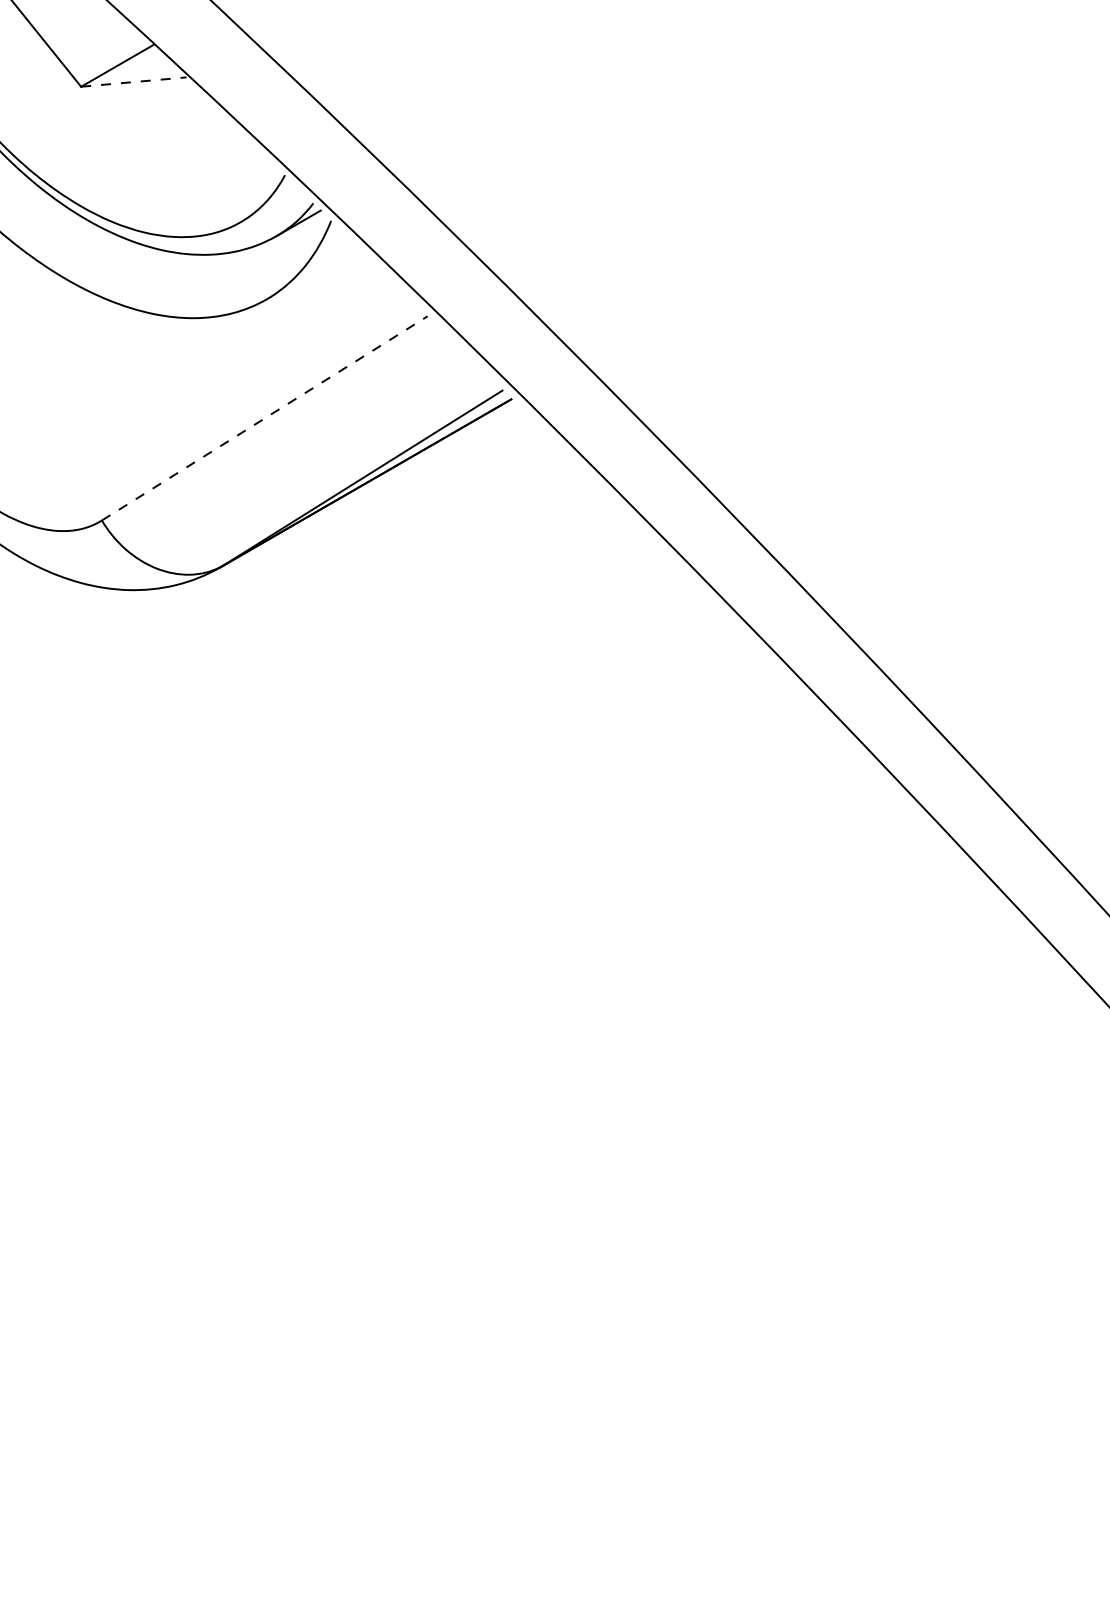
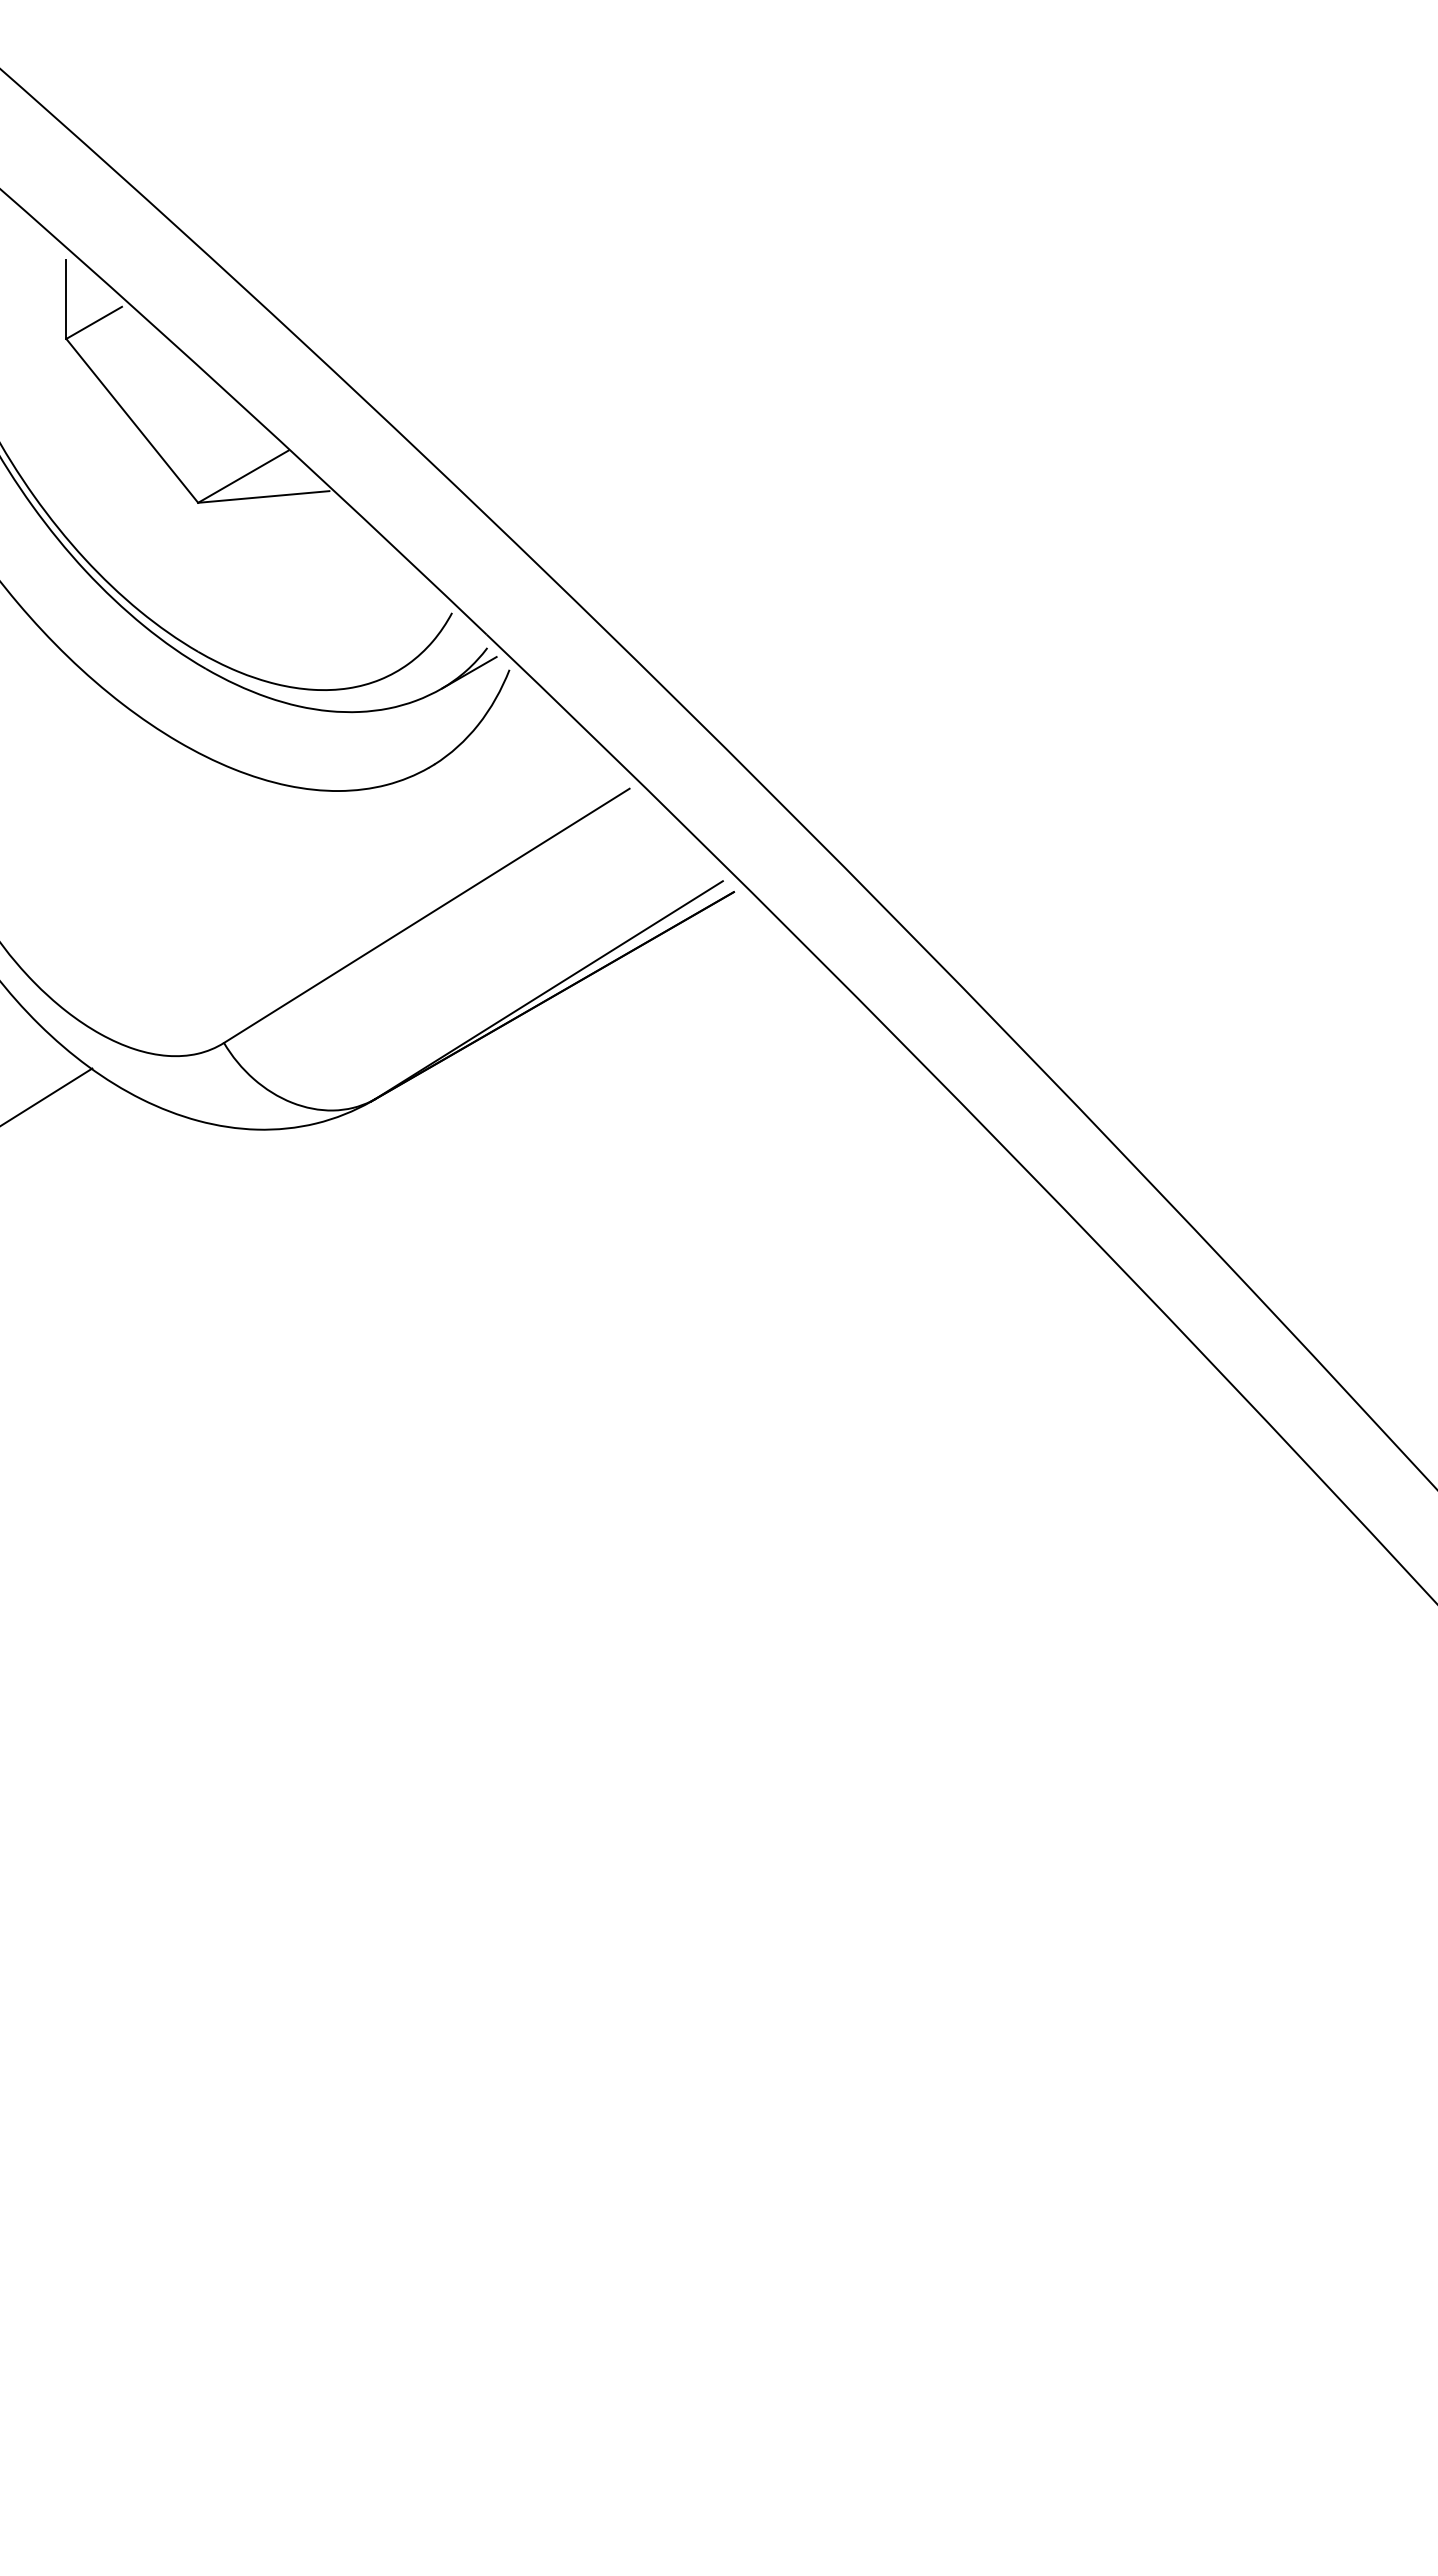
line: (133, 81) -> (263, 496), dashed -> solid
line: (265, 418) -> (427, 915), dashed -> solid

